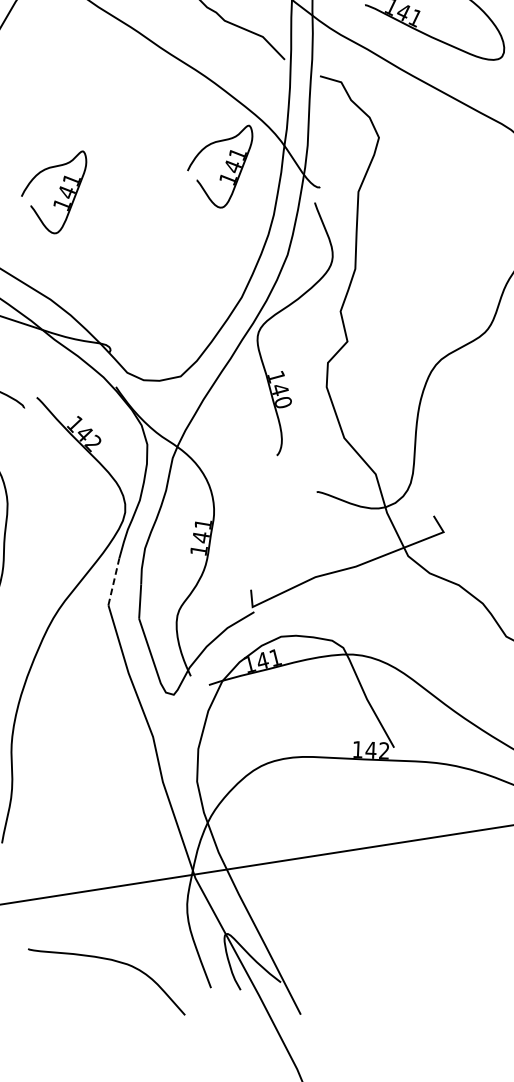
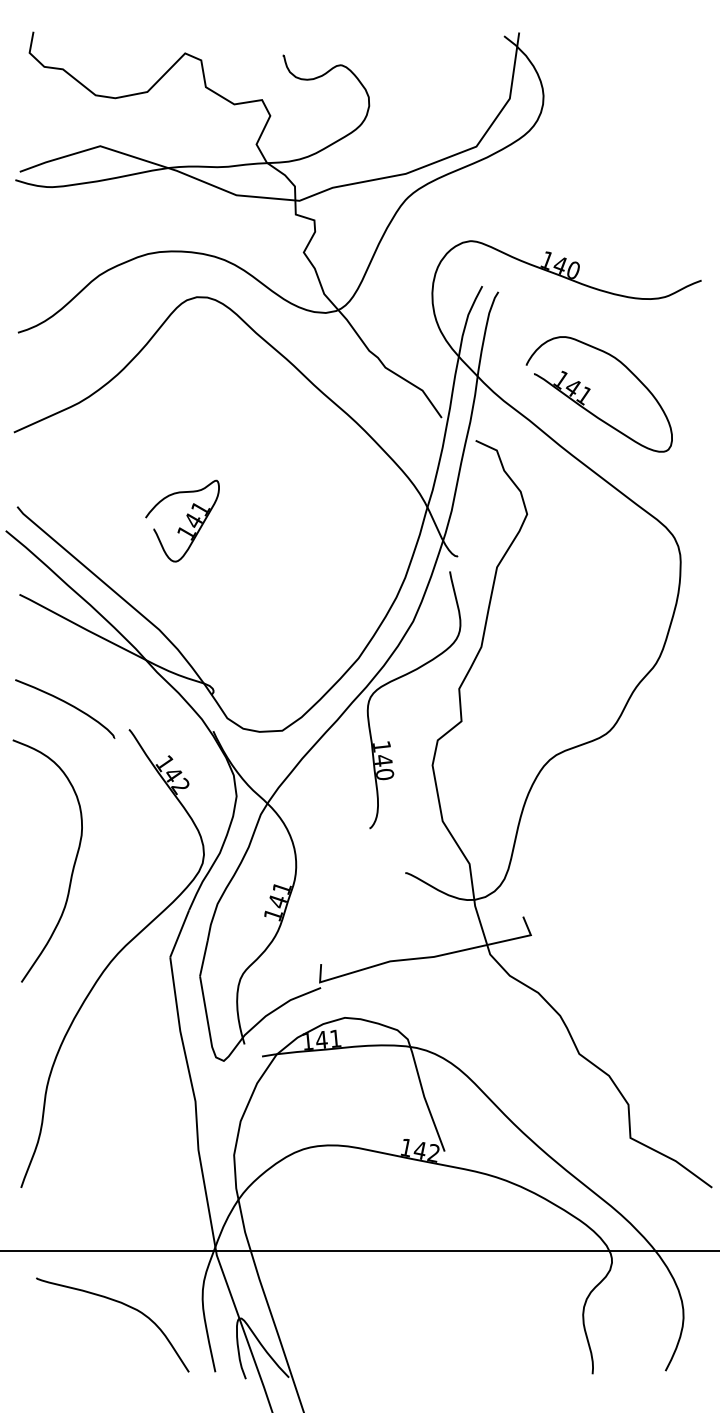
part: (222, 167) -> (359, 520), removed
line: (113, 581) -> (179, 933), dashed -> solid
curve: (109, 960) -> (119, 1303), moved

